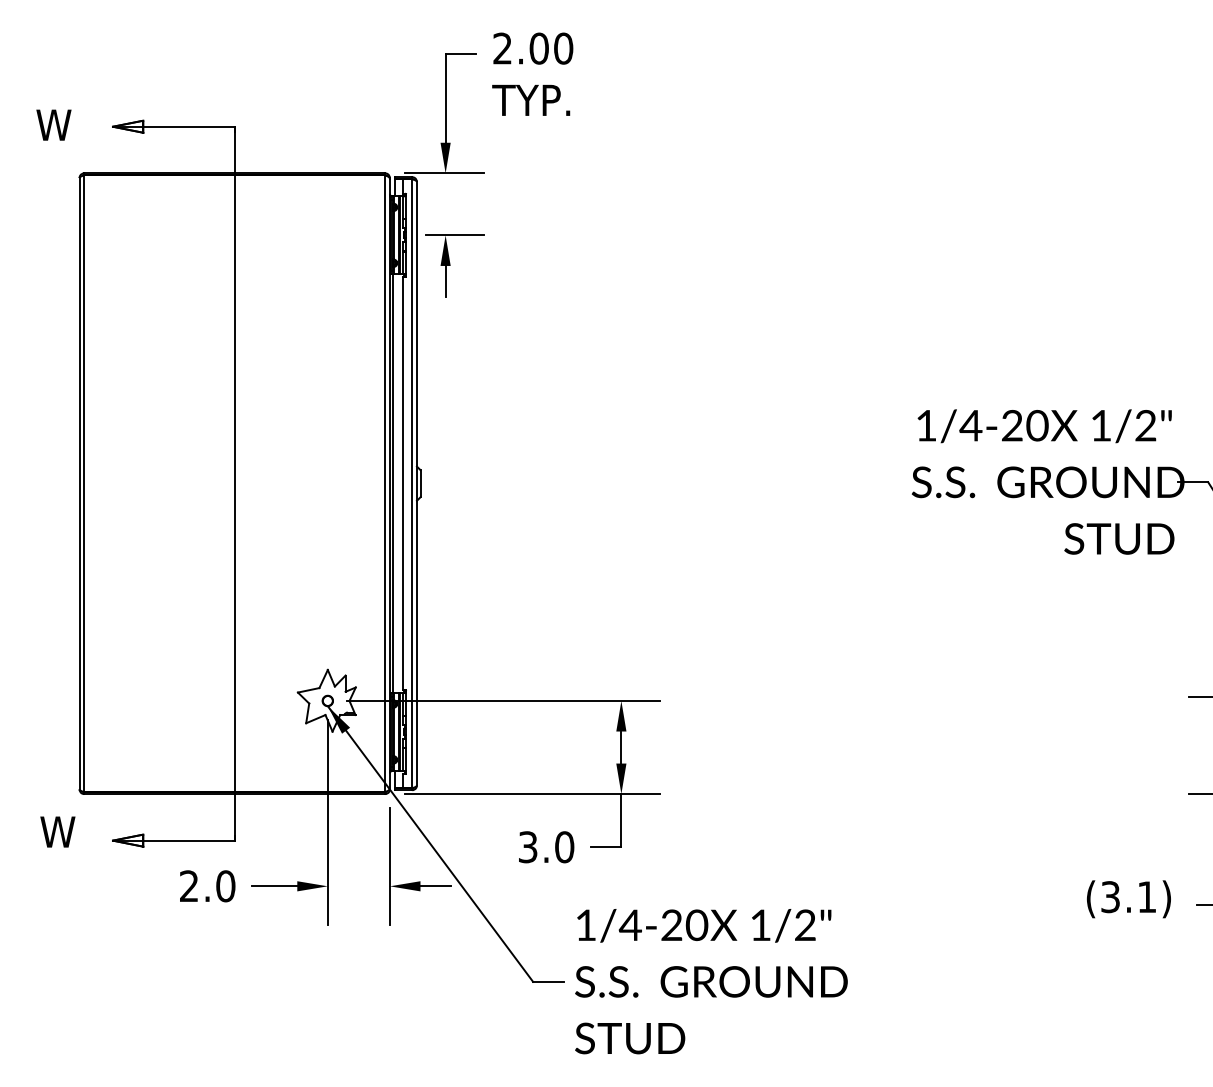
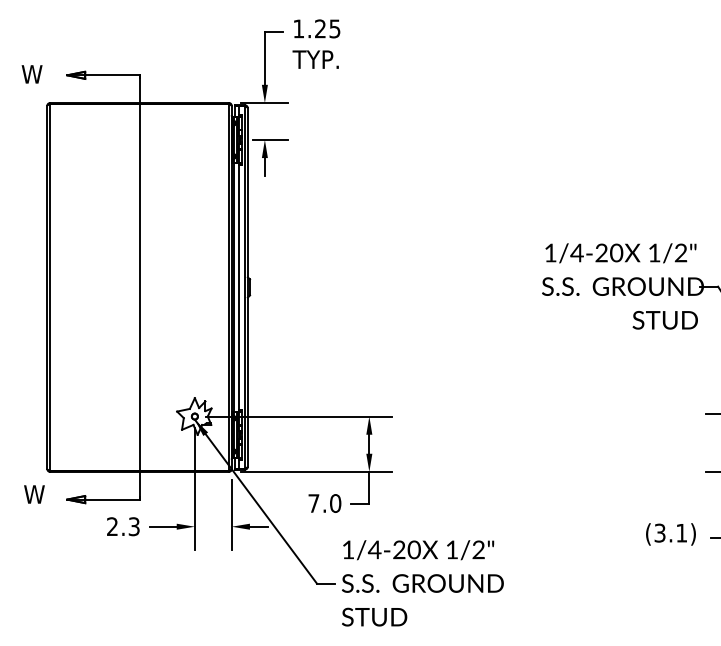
text: (532, 47) -> (316, 28), 2.00 -> 1.25
text: (527, 847) -> (313, 503), 3.0 -> 7.0
text: (224, 885) -> (133, 526), 2.0 -> 2.3

